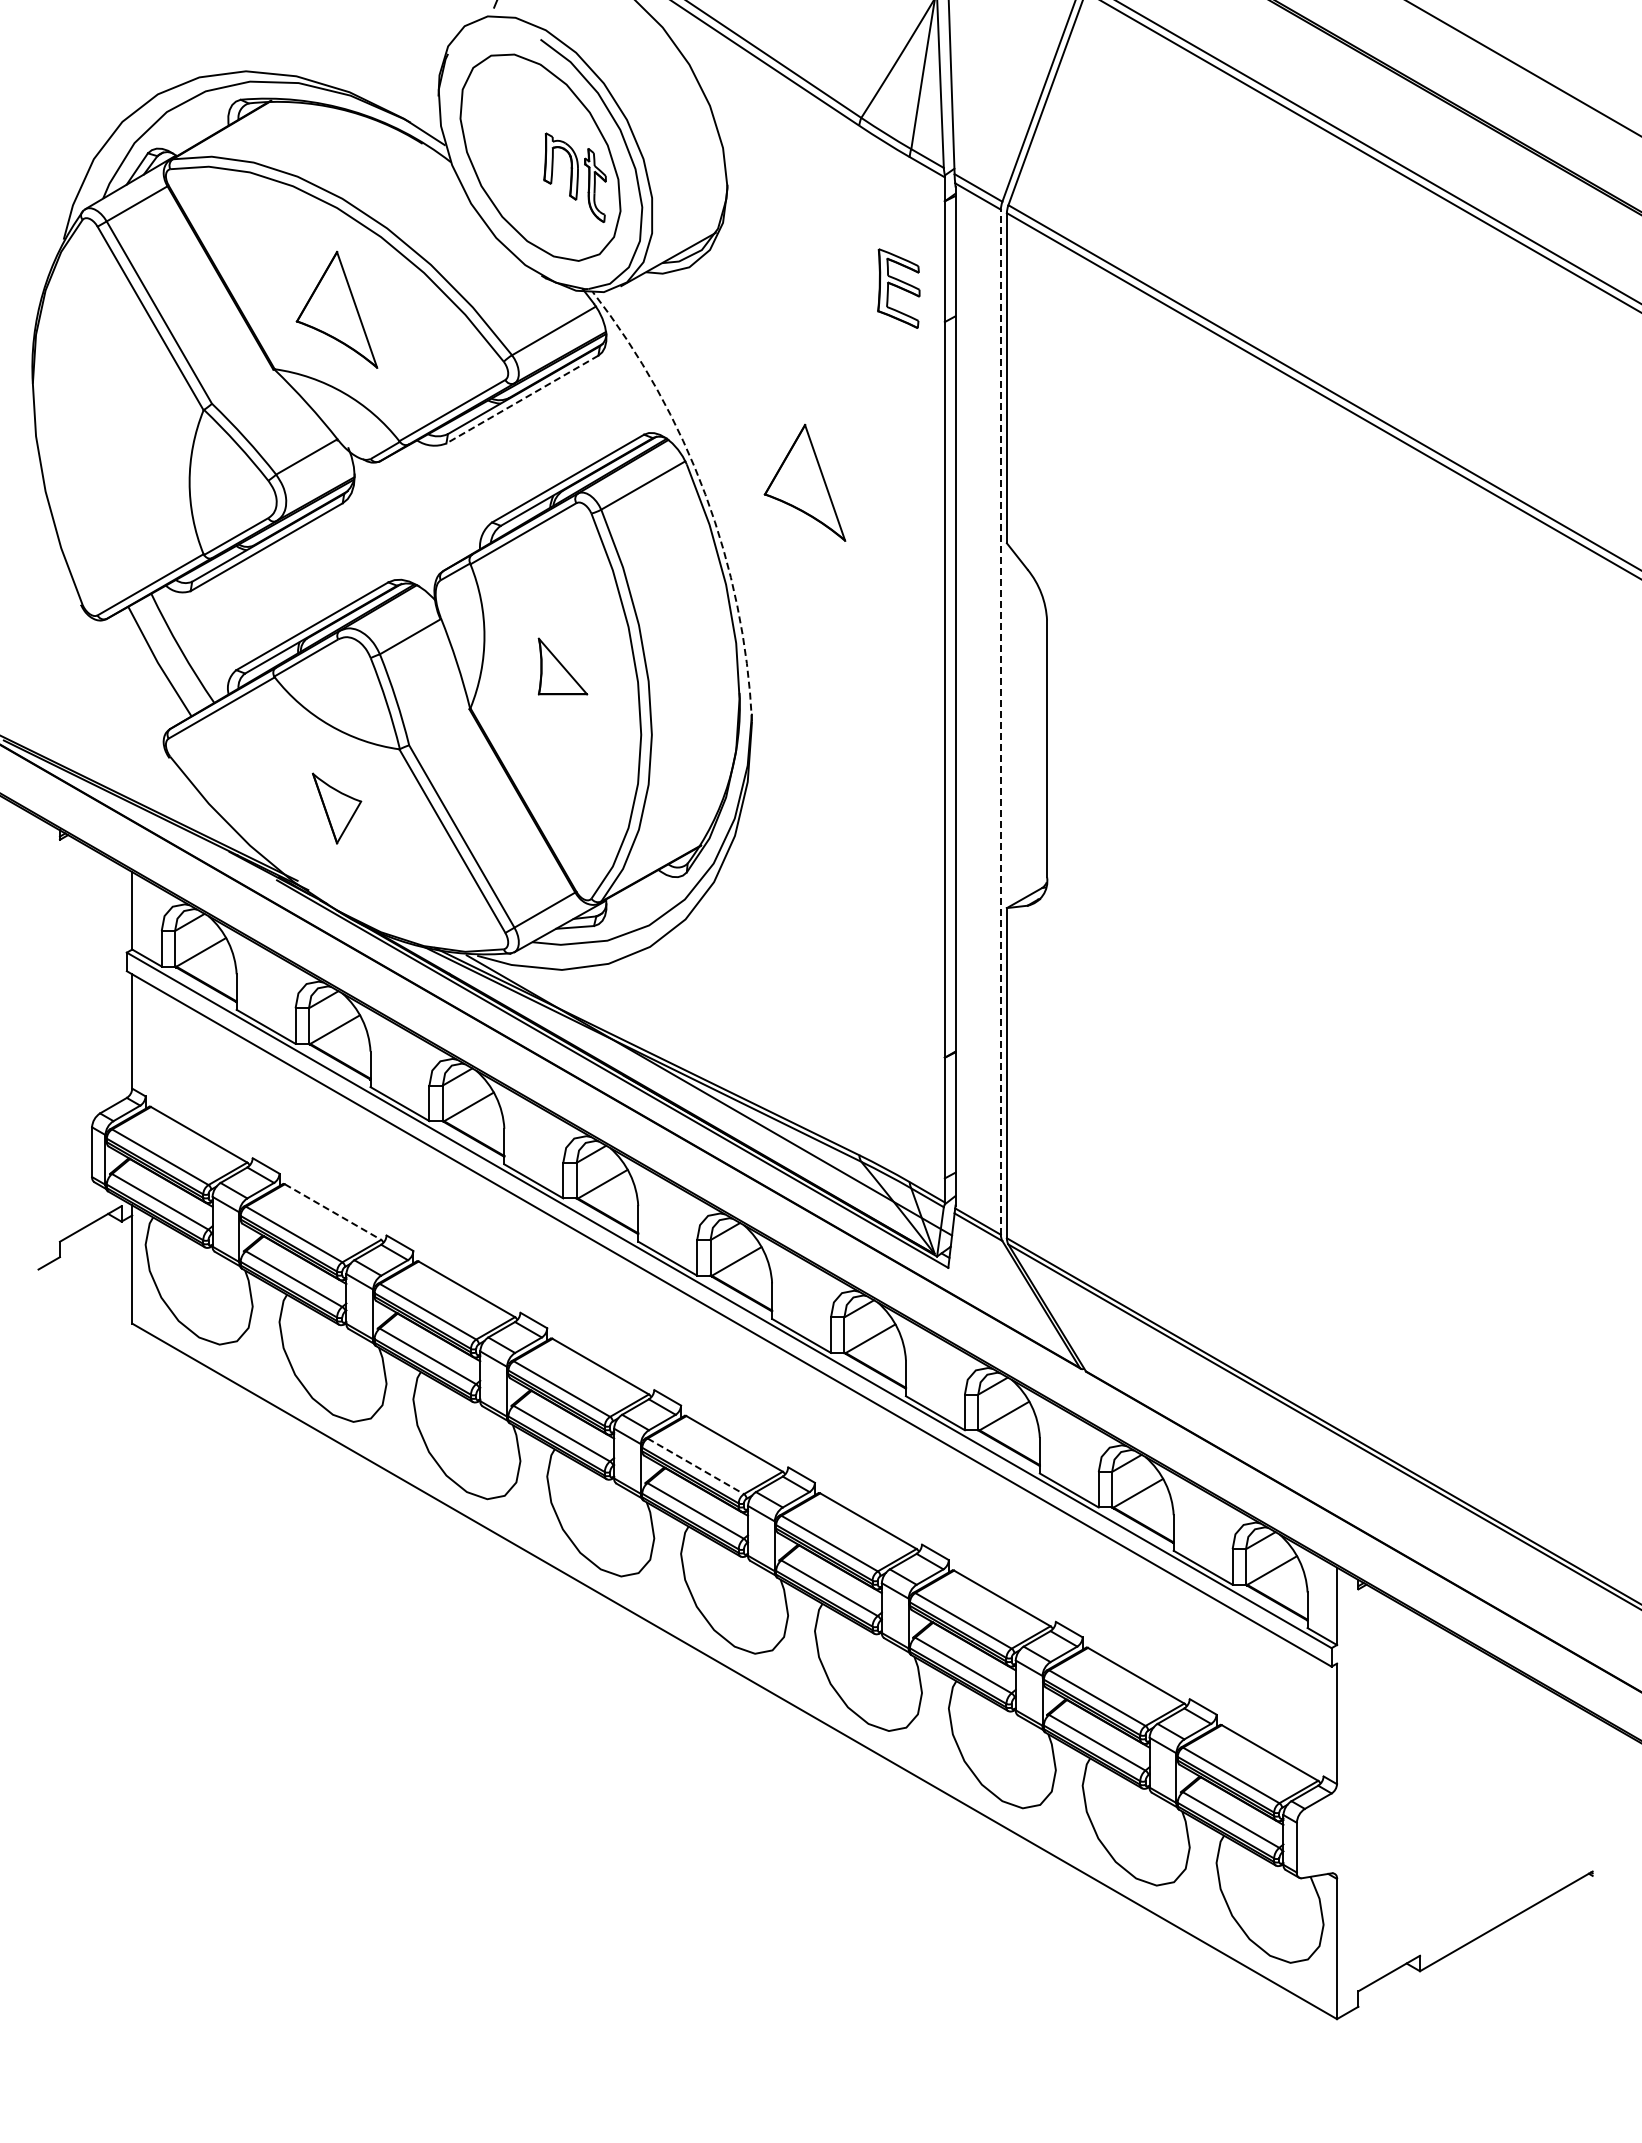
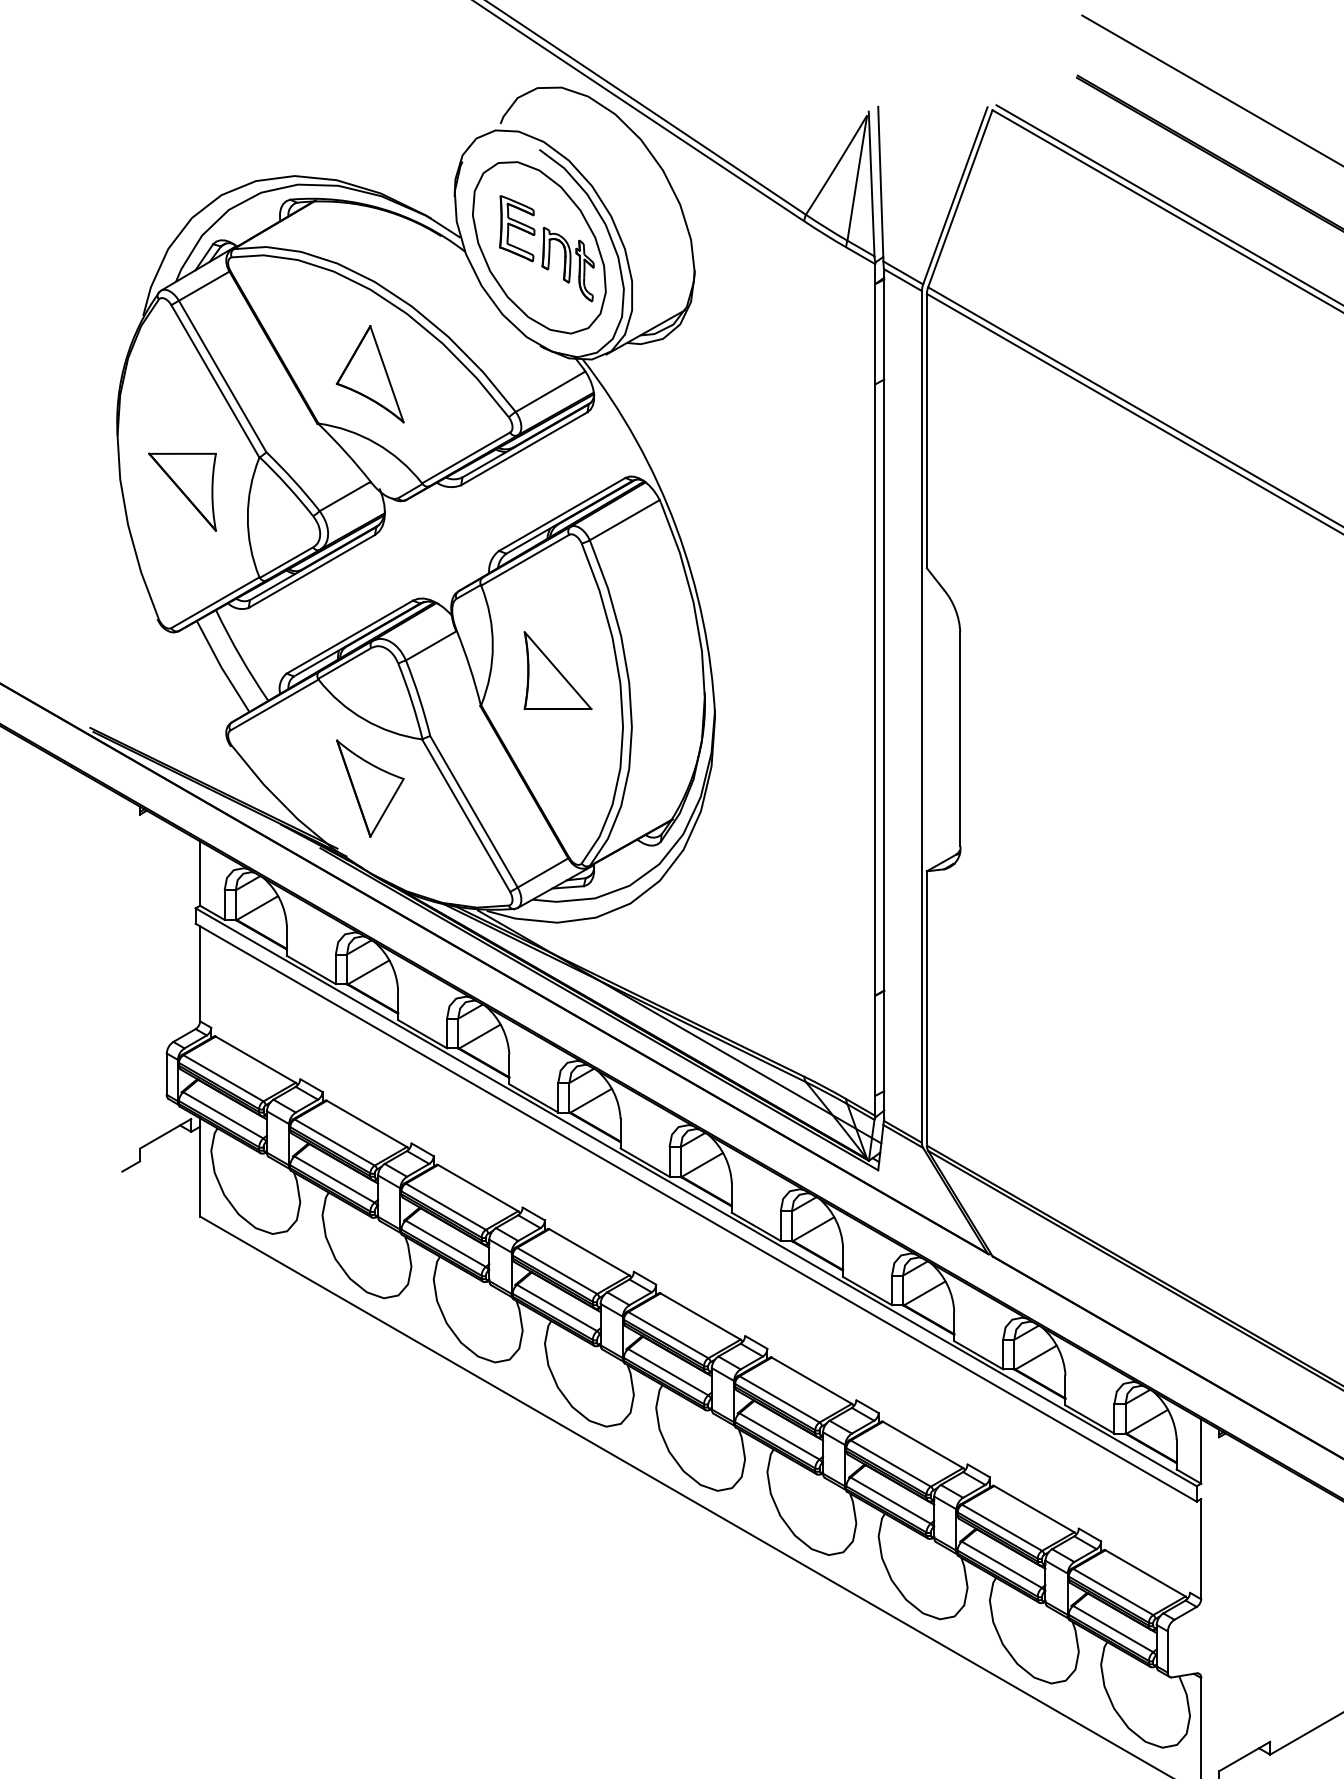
part: (898, 288) -> (516, 228), moved
line: (522, 399) -> (524, 448), dashed -> solid
part: (110, 451) -> (182, 491), added
part: (804, 482) -> (758, 517), removed
arc: (705, 494) -> (676, 527), dashed -> solid
part: (562, 666) -> (557, 670), size x1.67
line: (1000, 722) -> (921, 717), dashed -> solid
part: (336, 808) -> (369, 788), size x1.67
line: (333, 1212) -> (367, 1124), dashed -> solid
line: (695, 1466) -> (668, 1335), dashed -> solid

